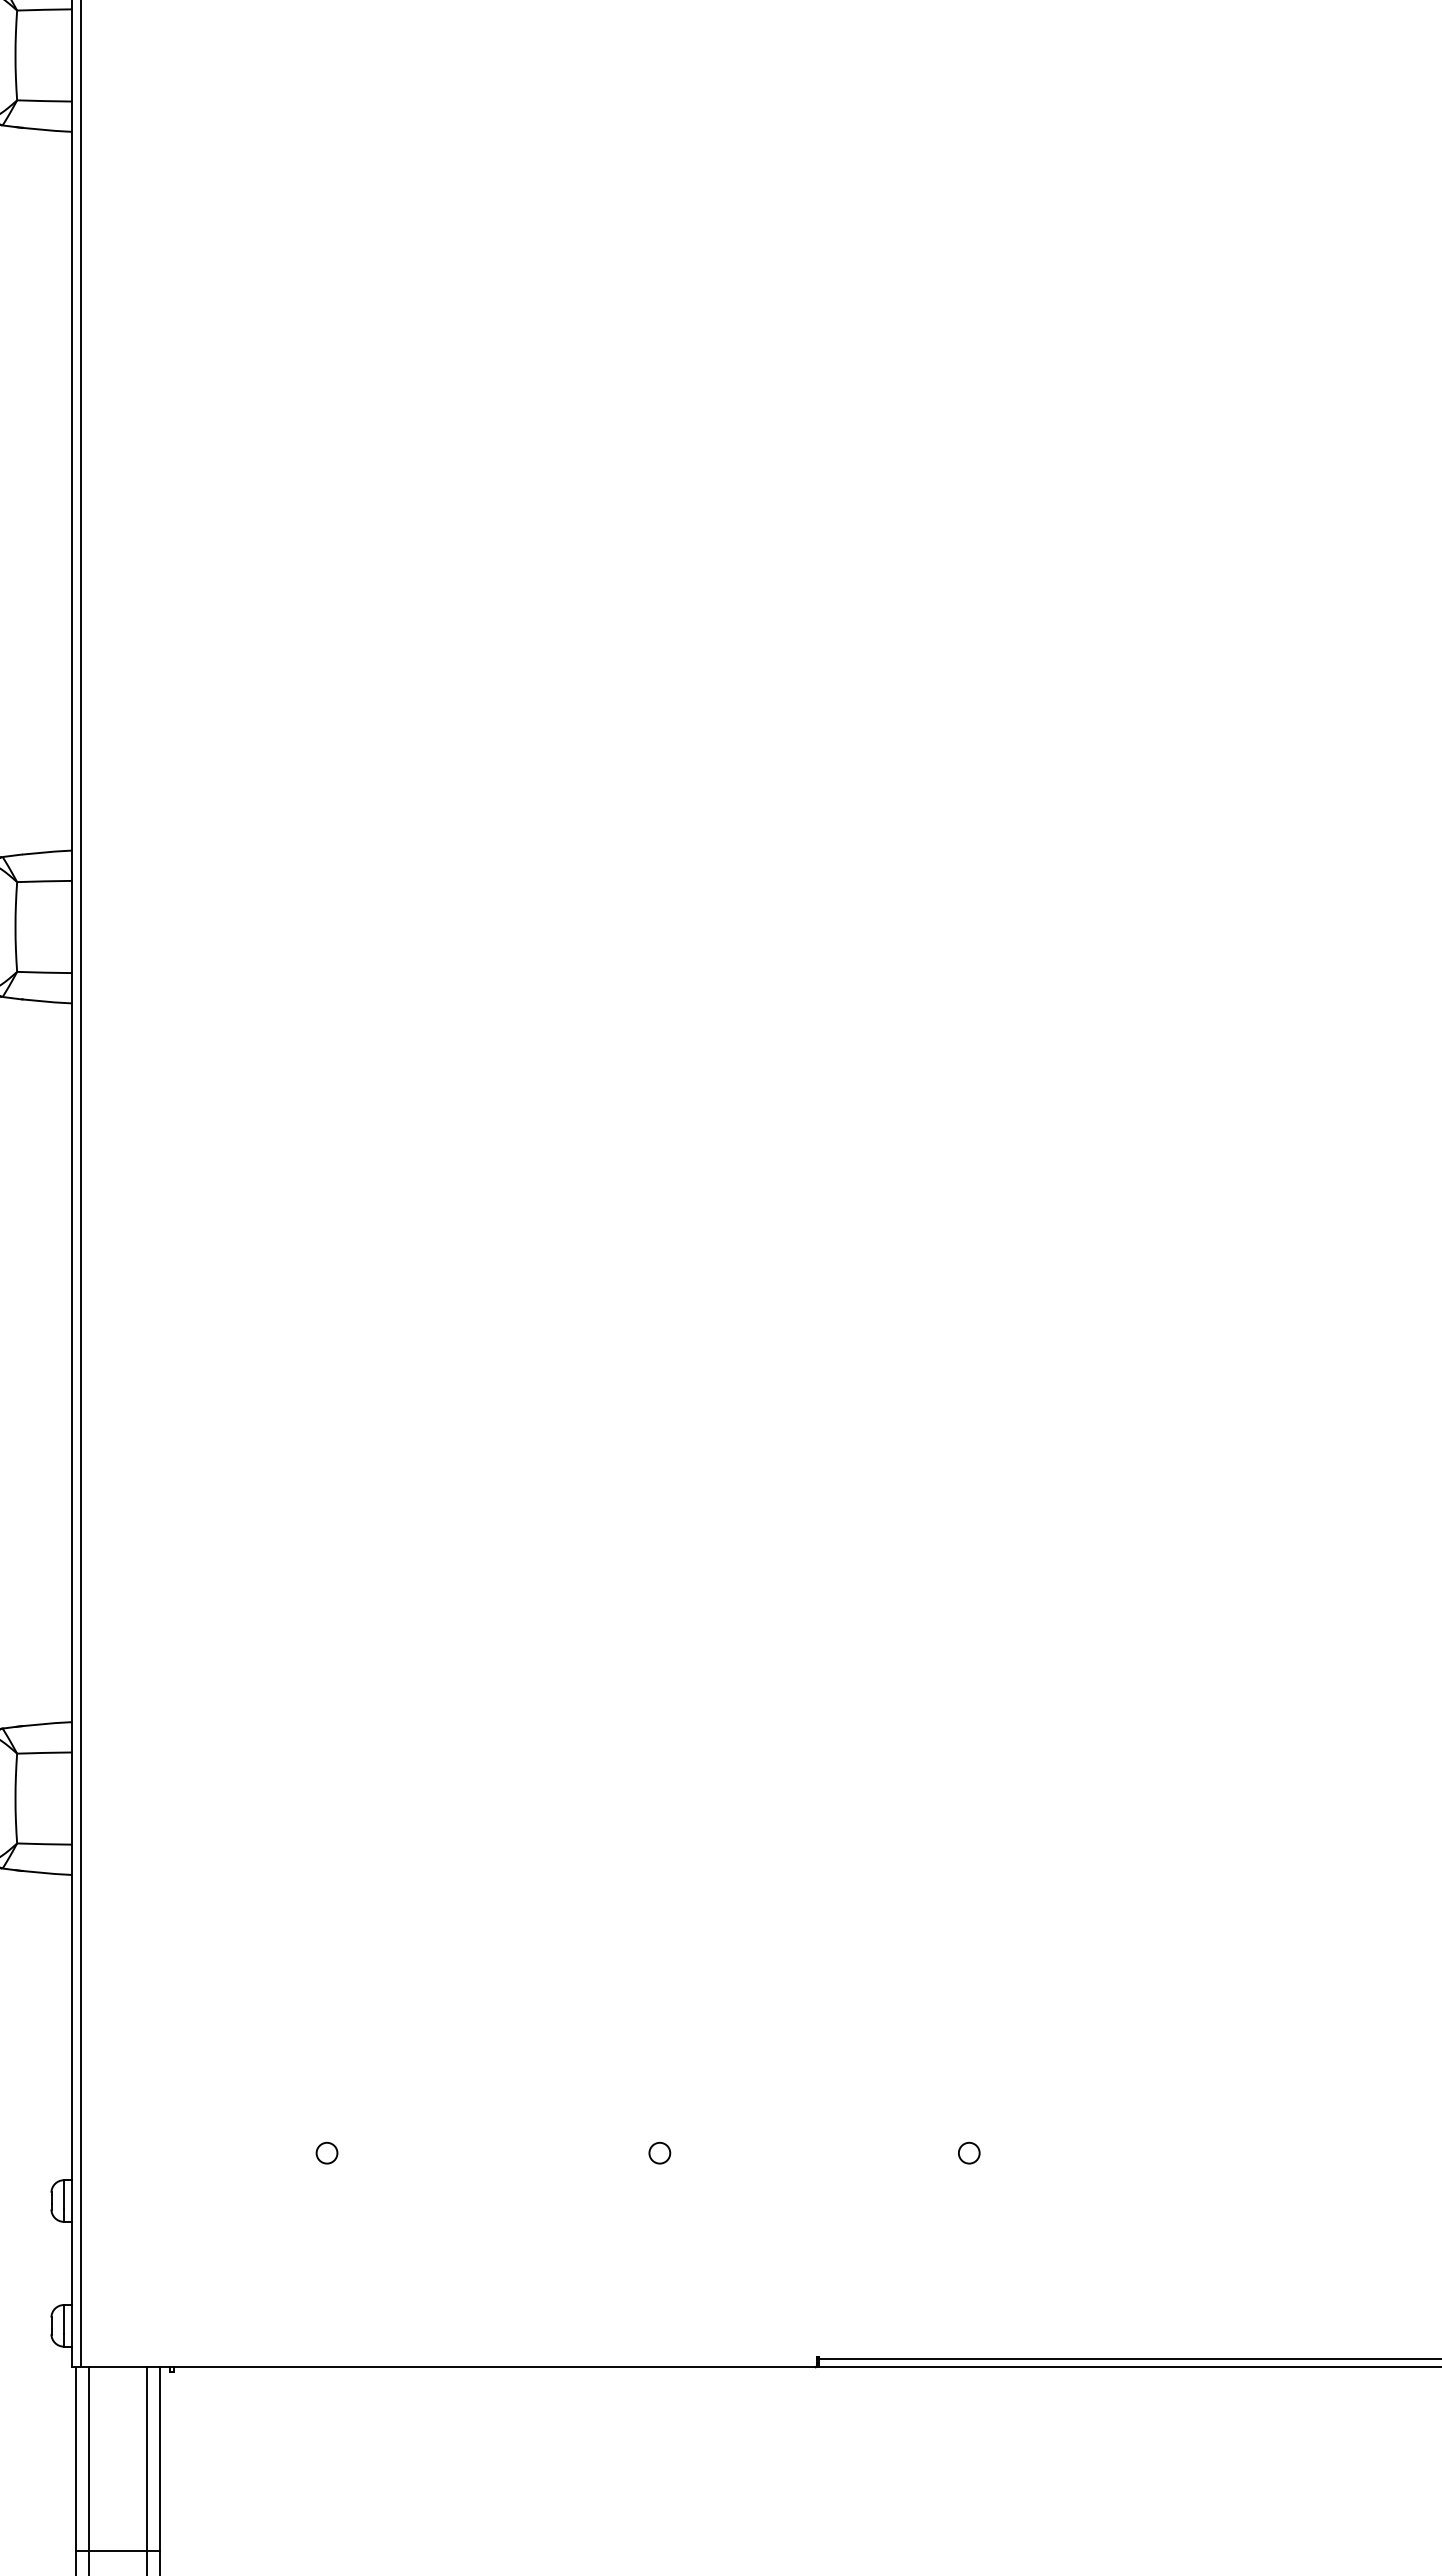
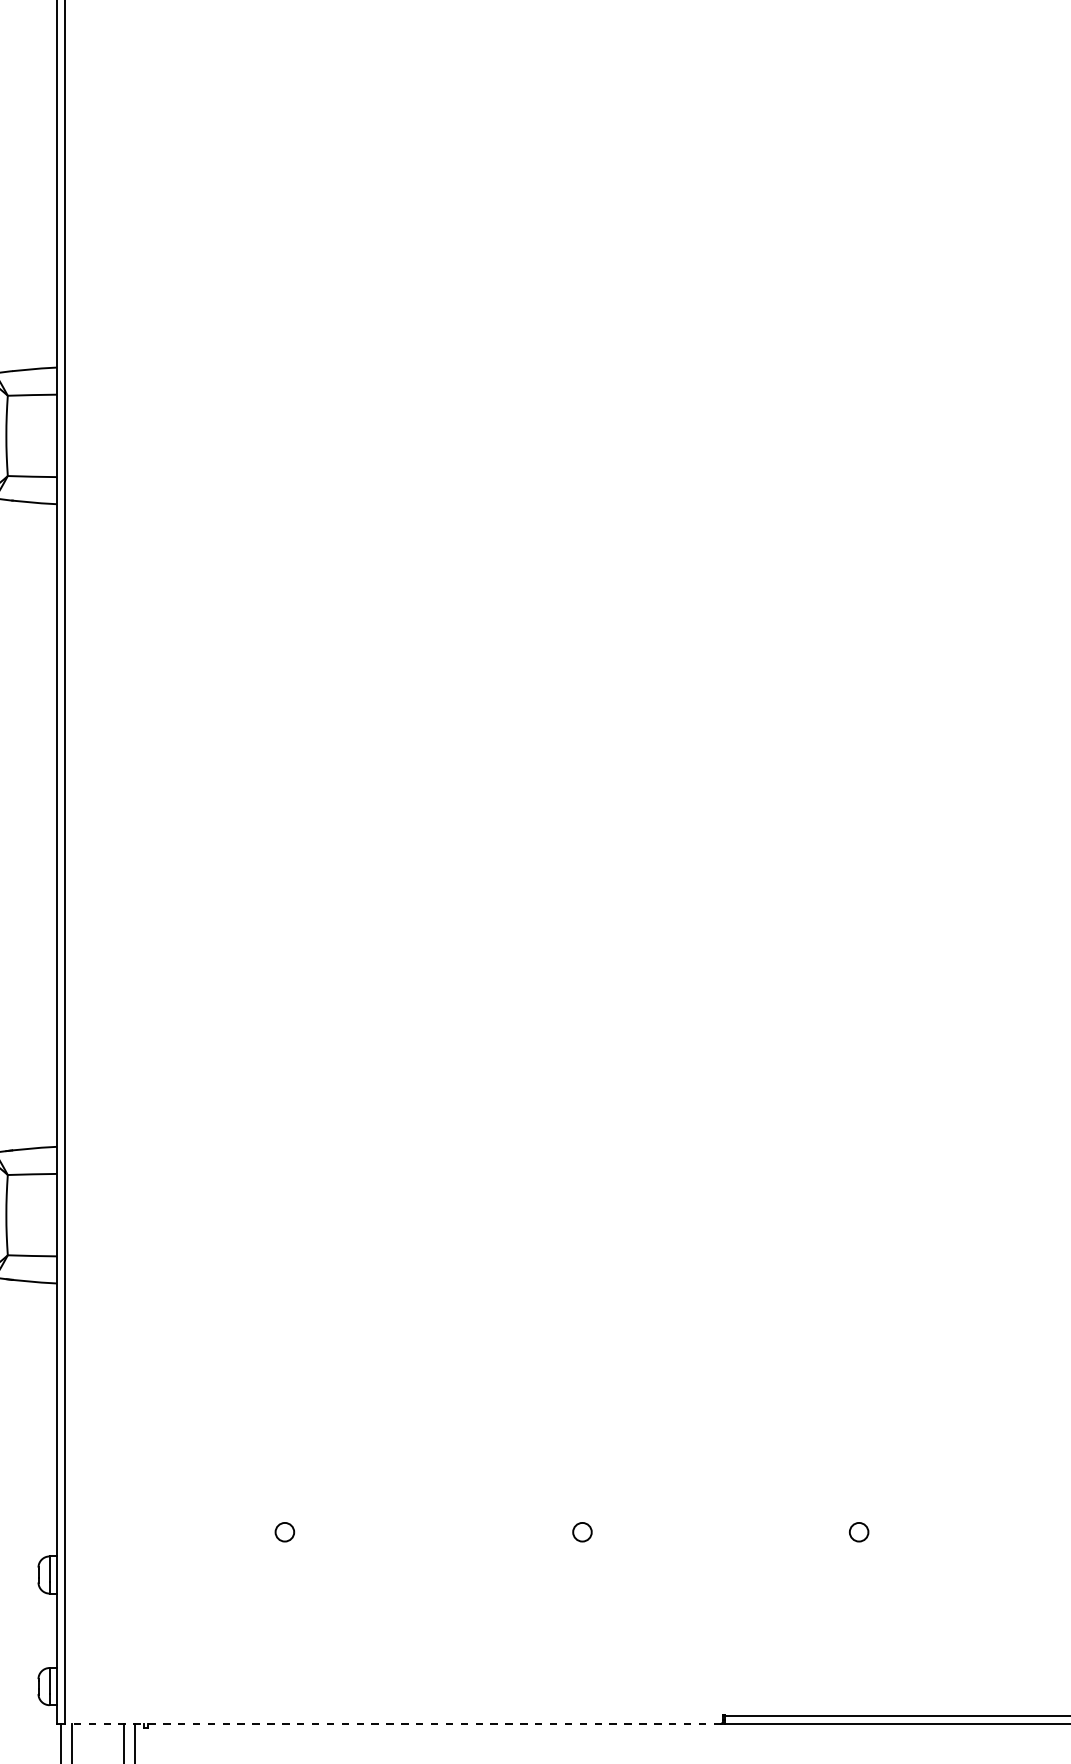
line: (447, 2367) -> (392, 1723), solid -> dashed

